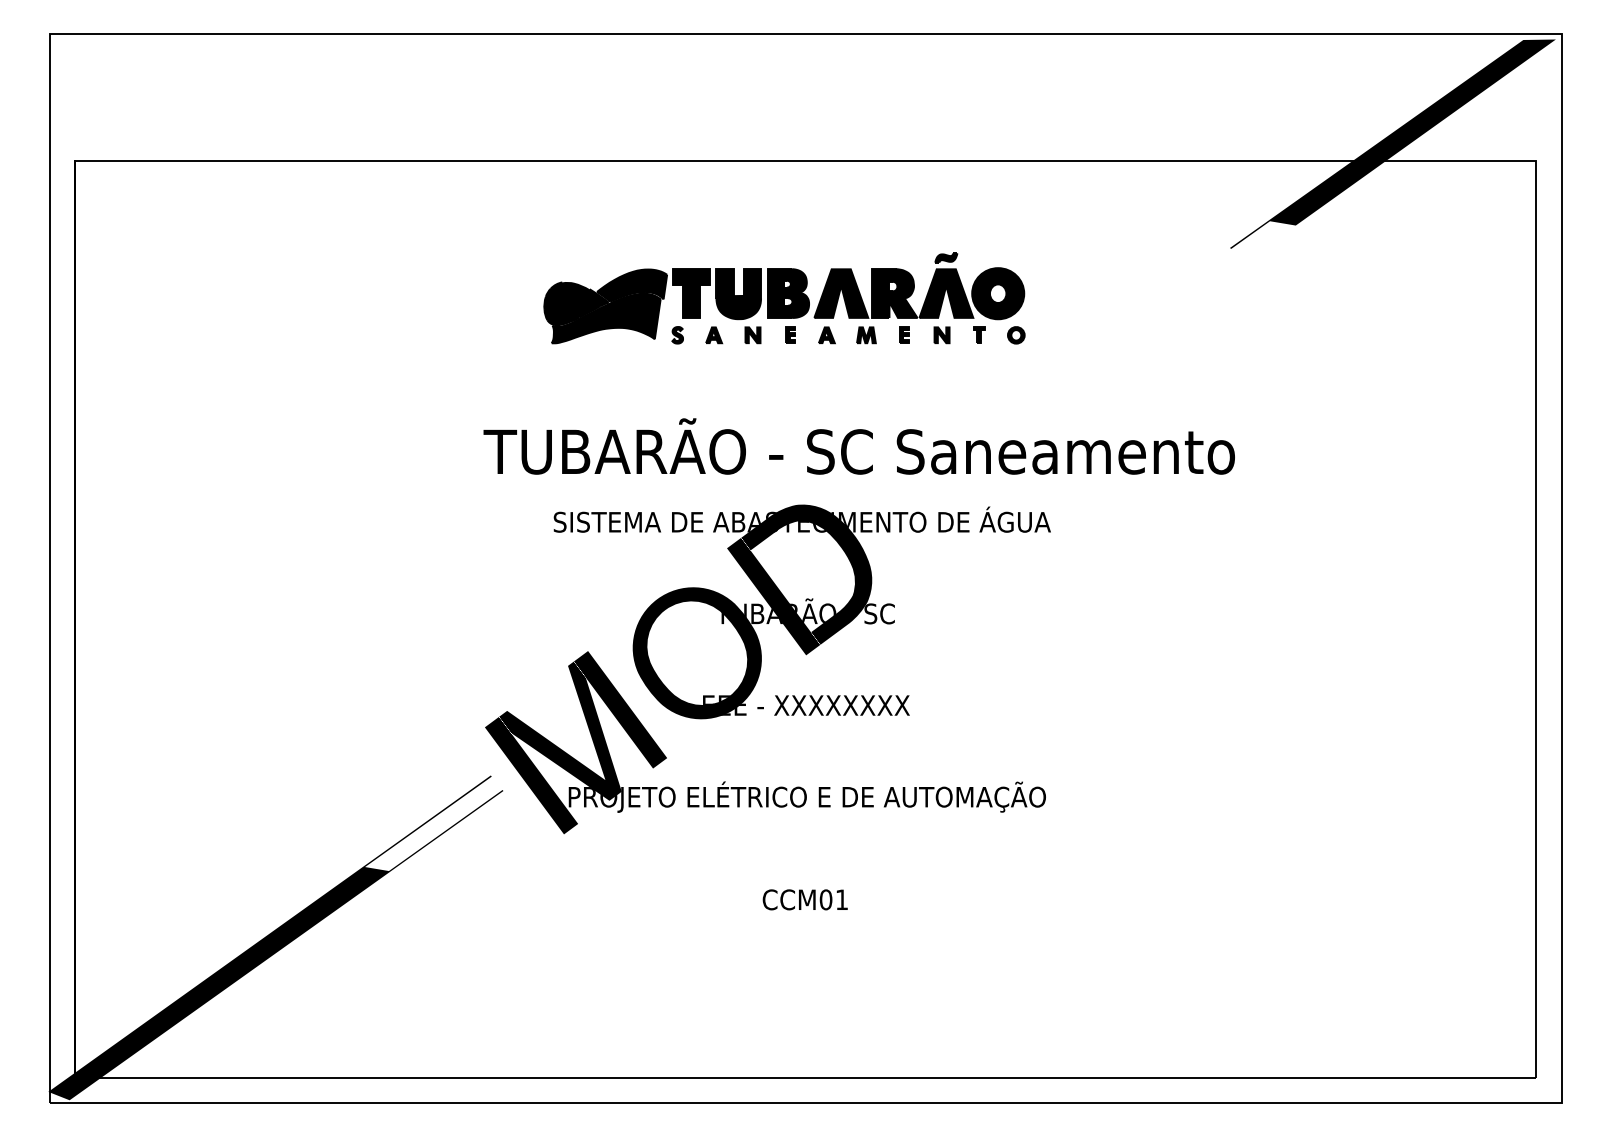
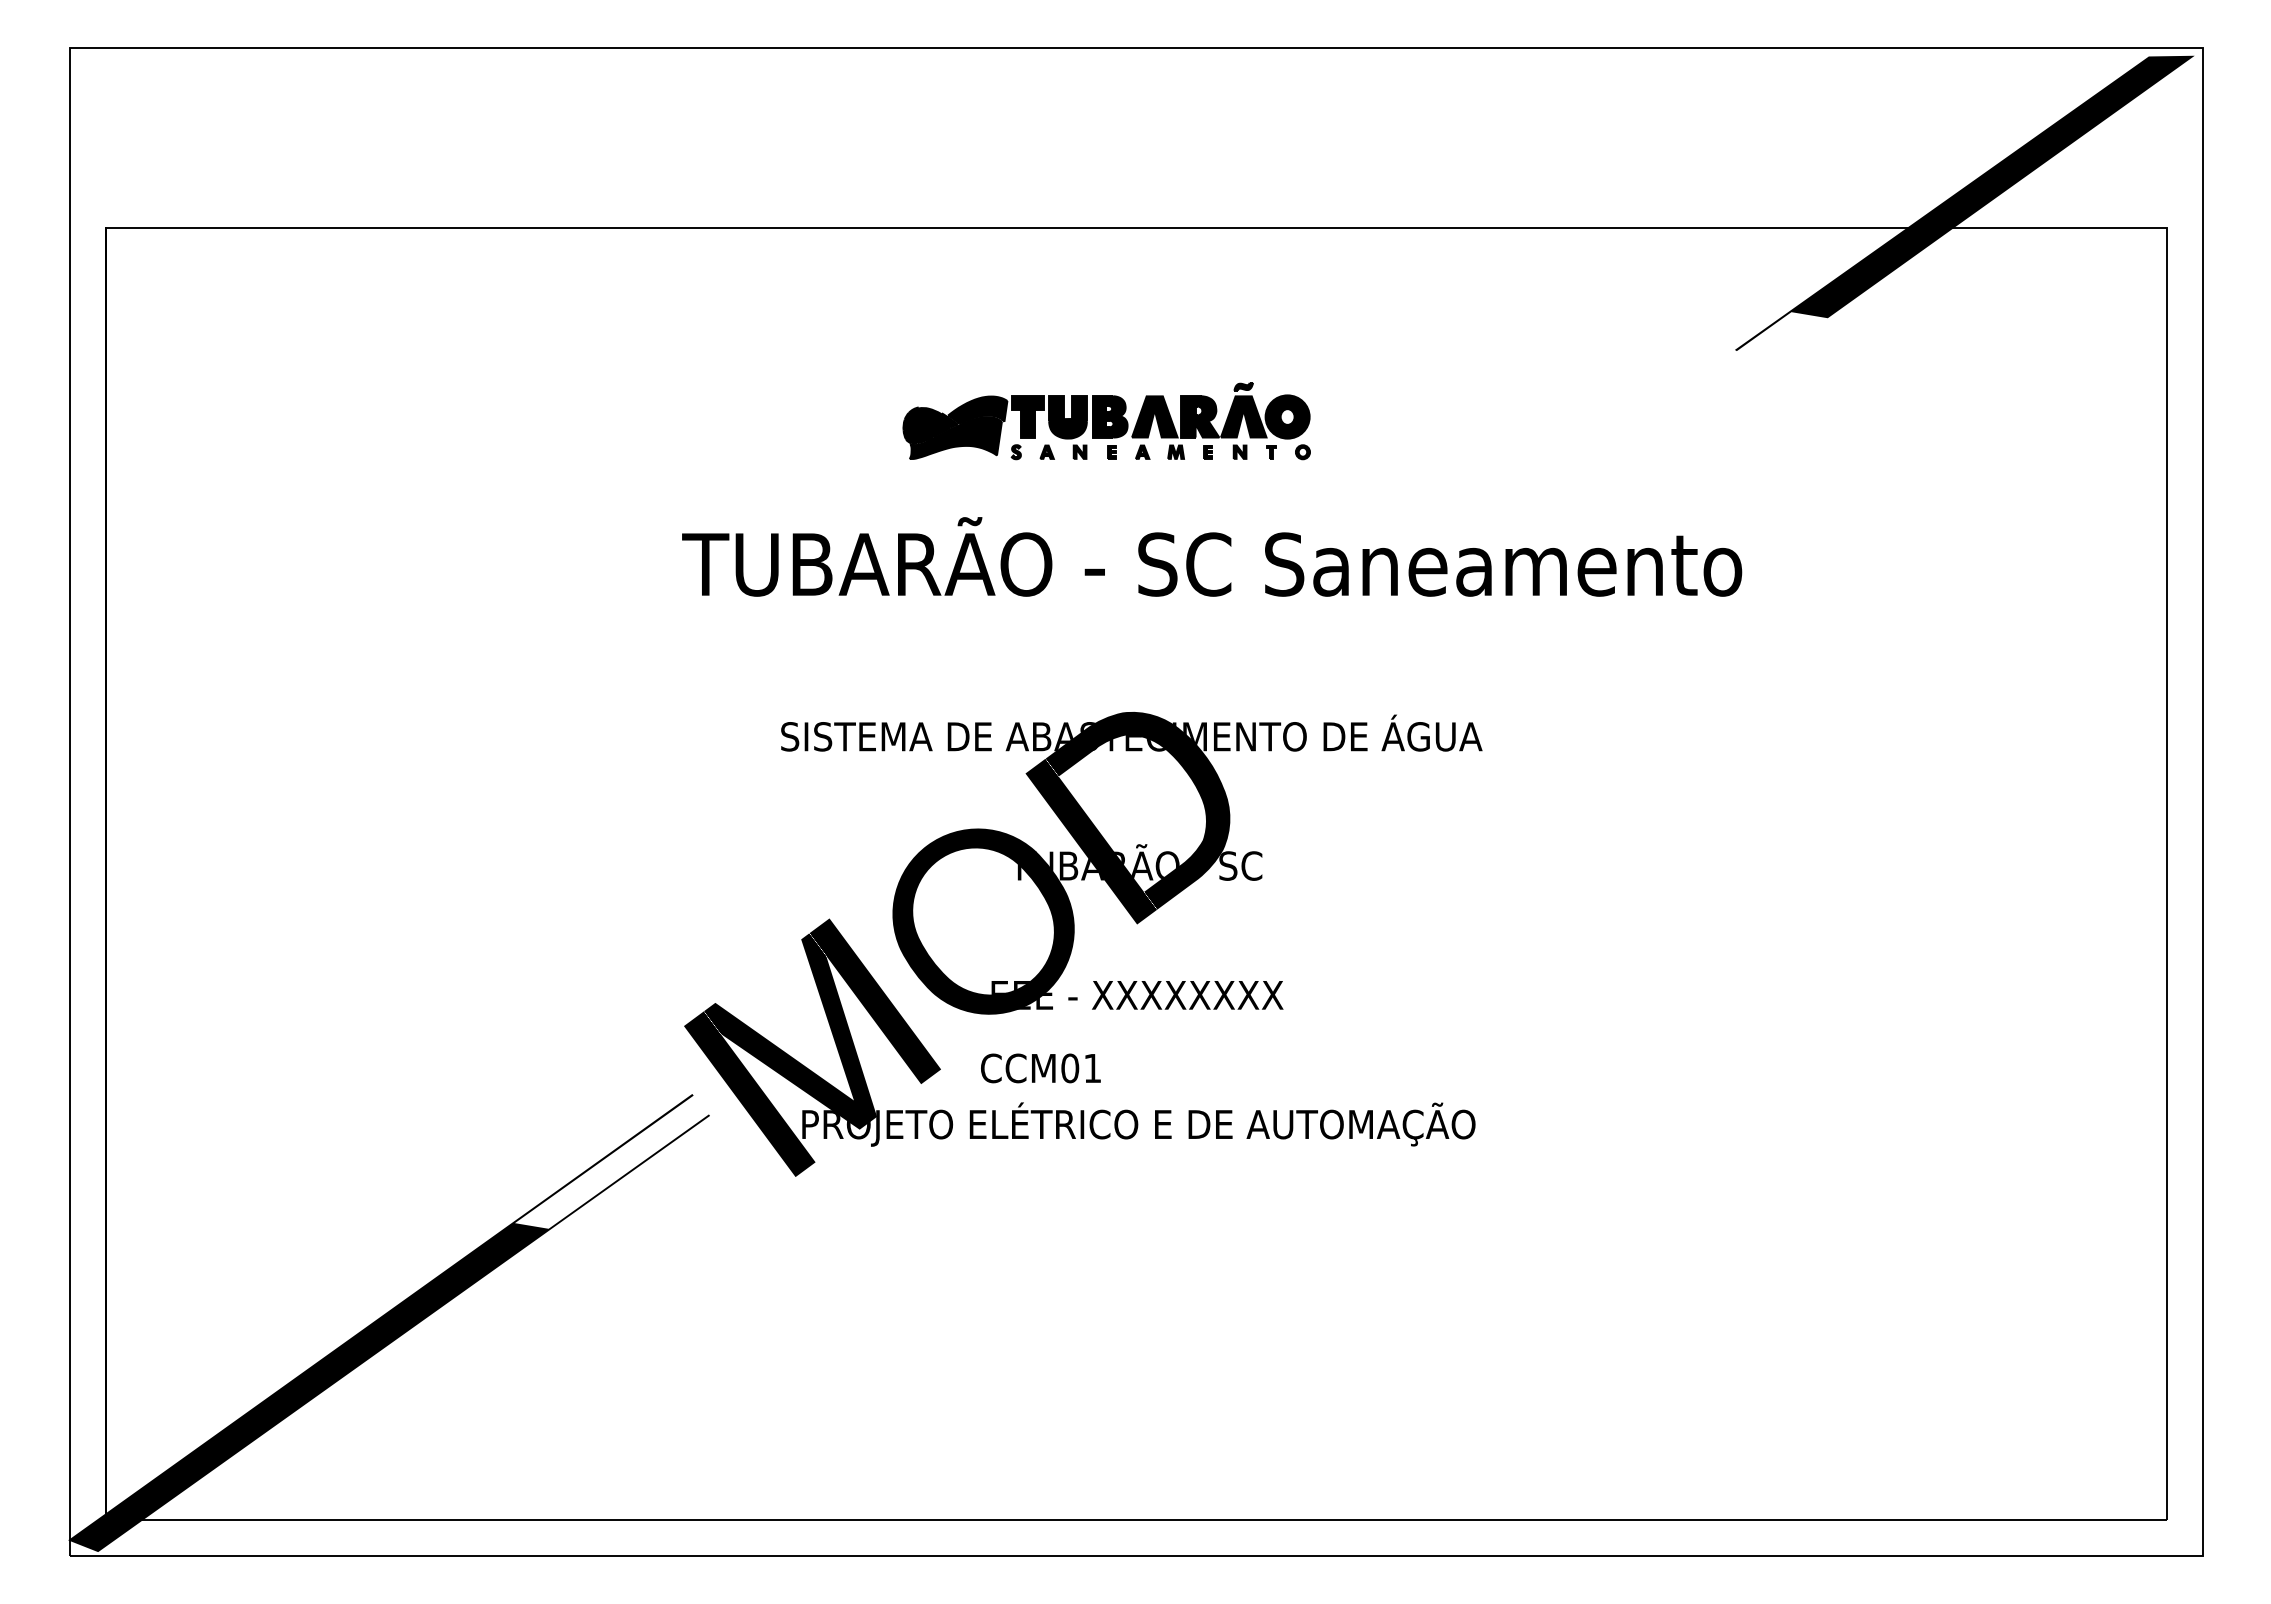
part: (784, 298) -> (1106, 420), size x0.6
text: (859, 446) -> (1212, 556), moved
text: (805, 899) -> (1040, 1068), moved

